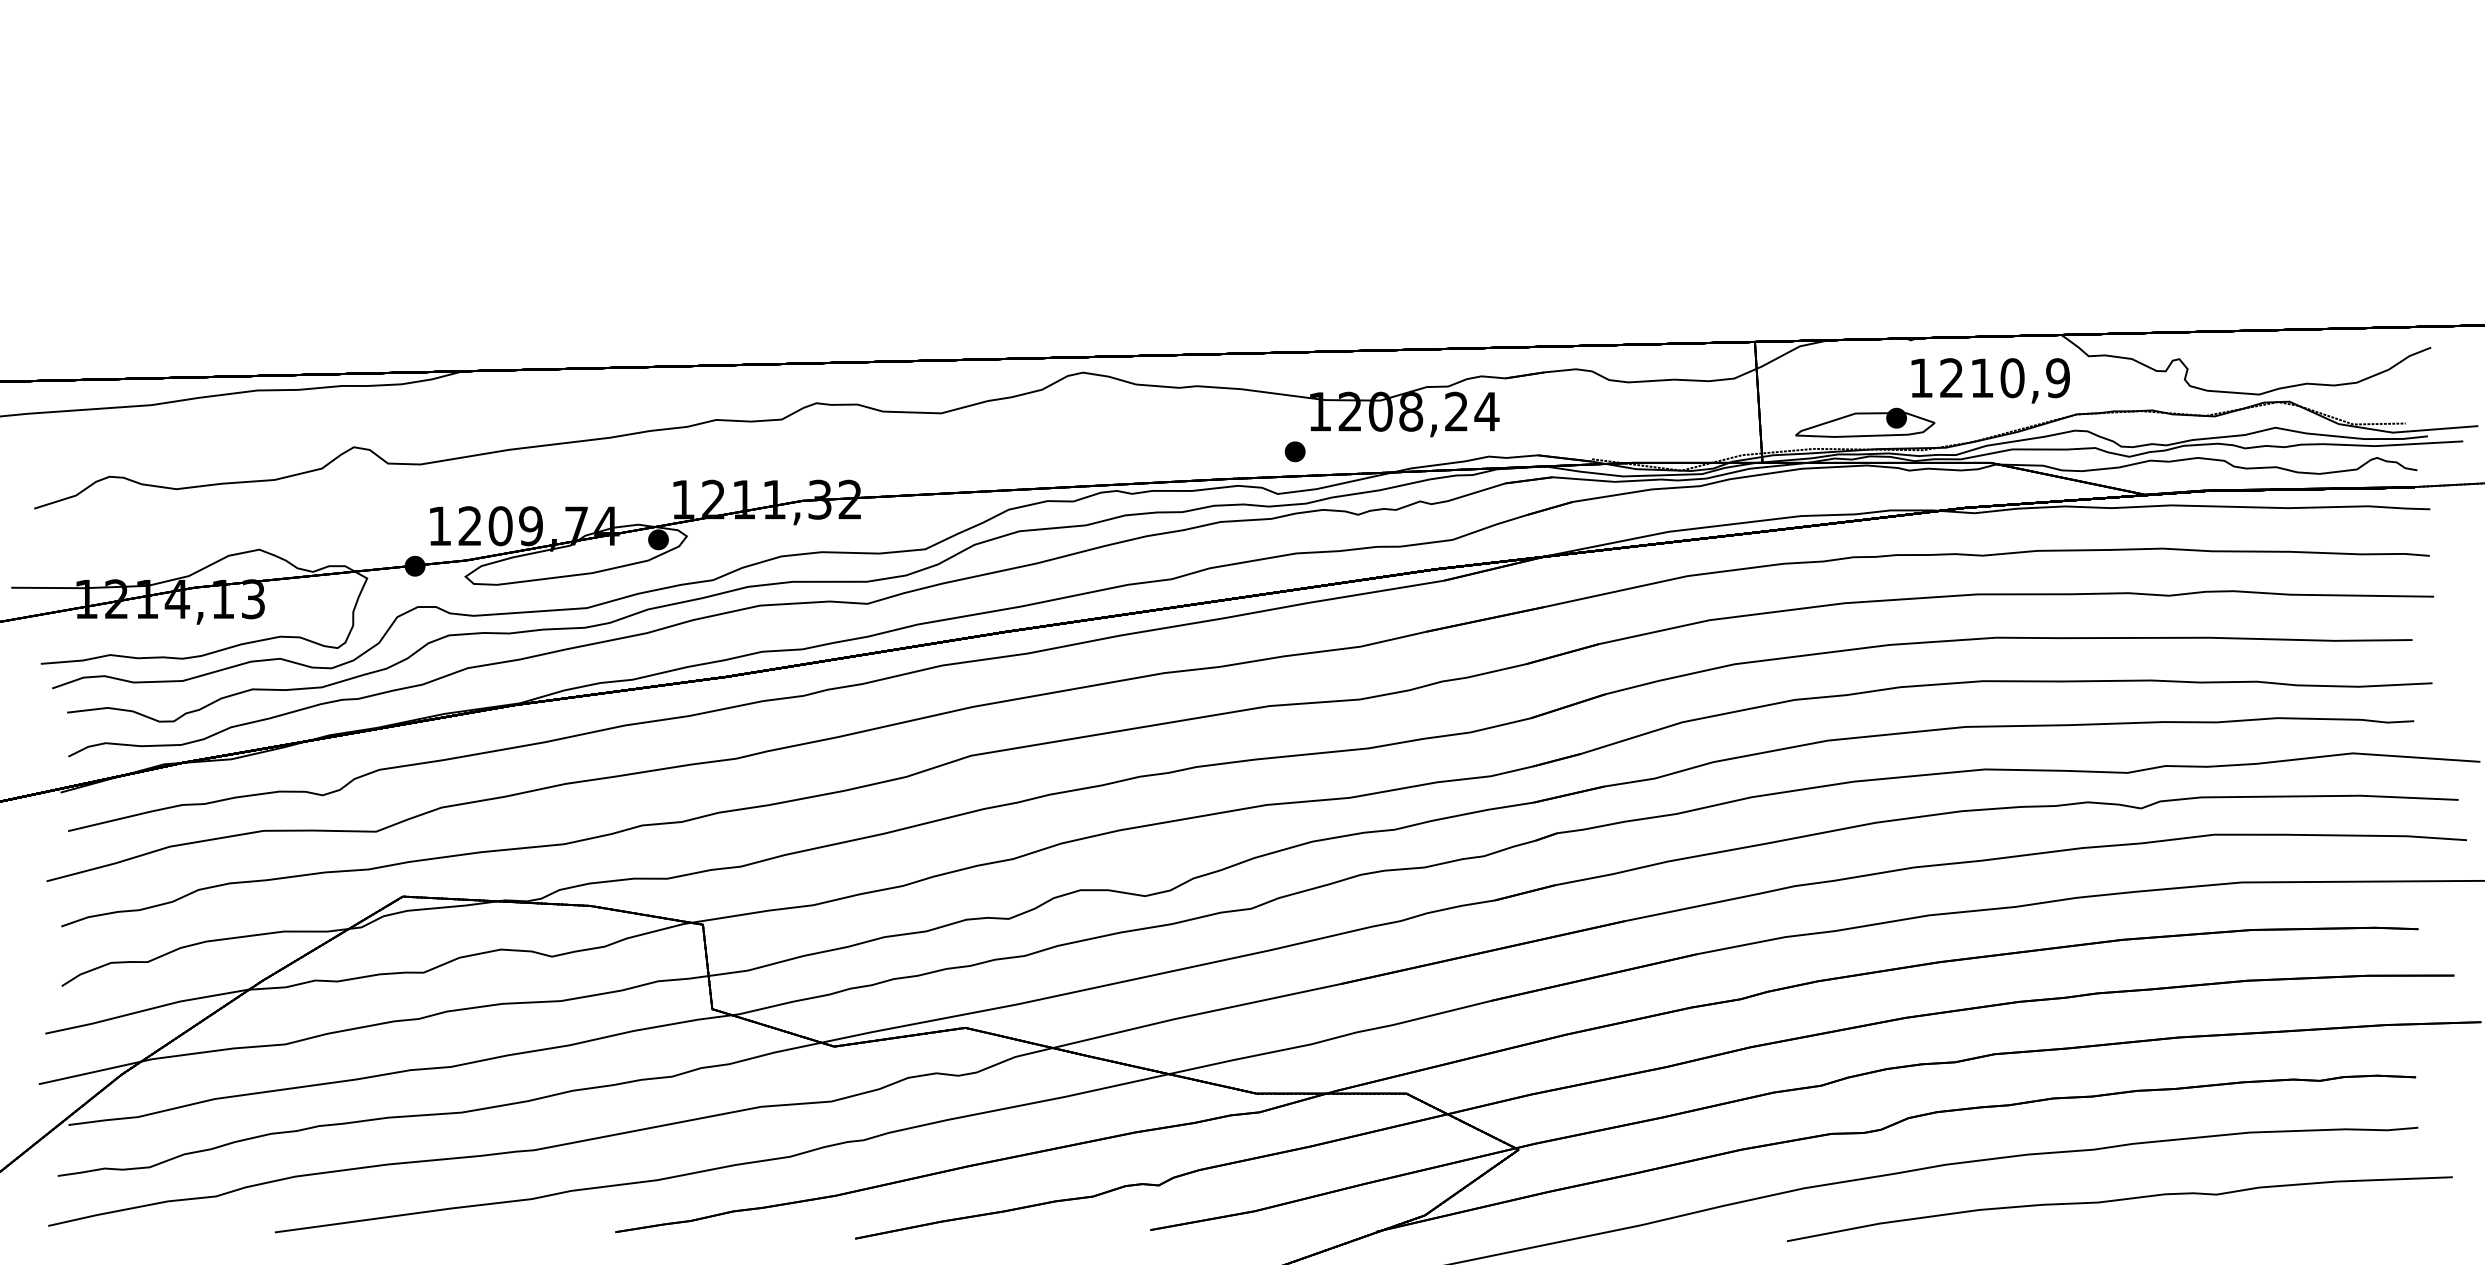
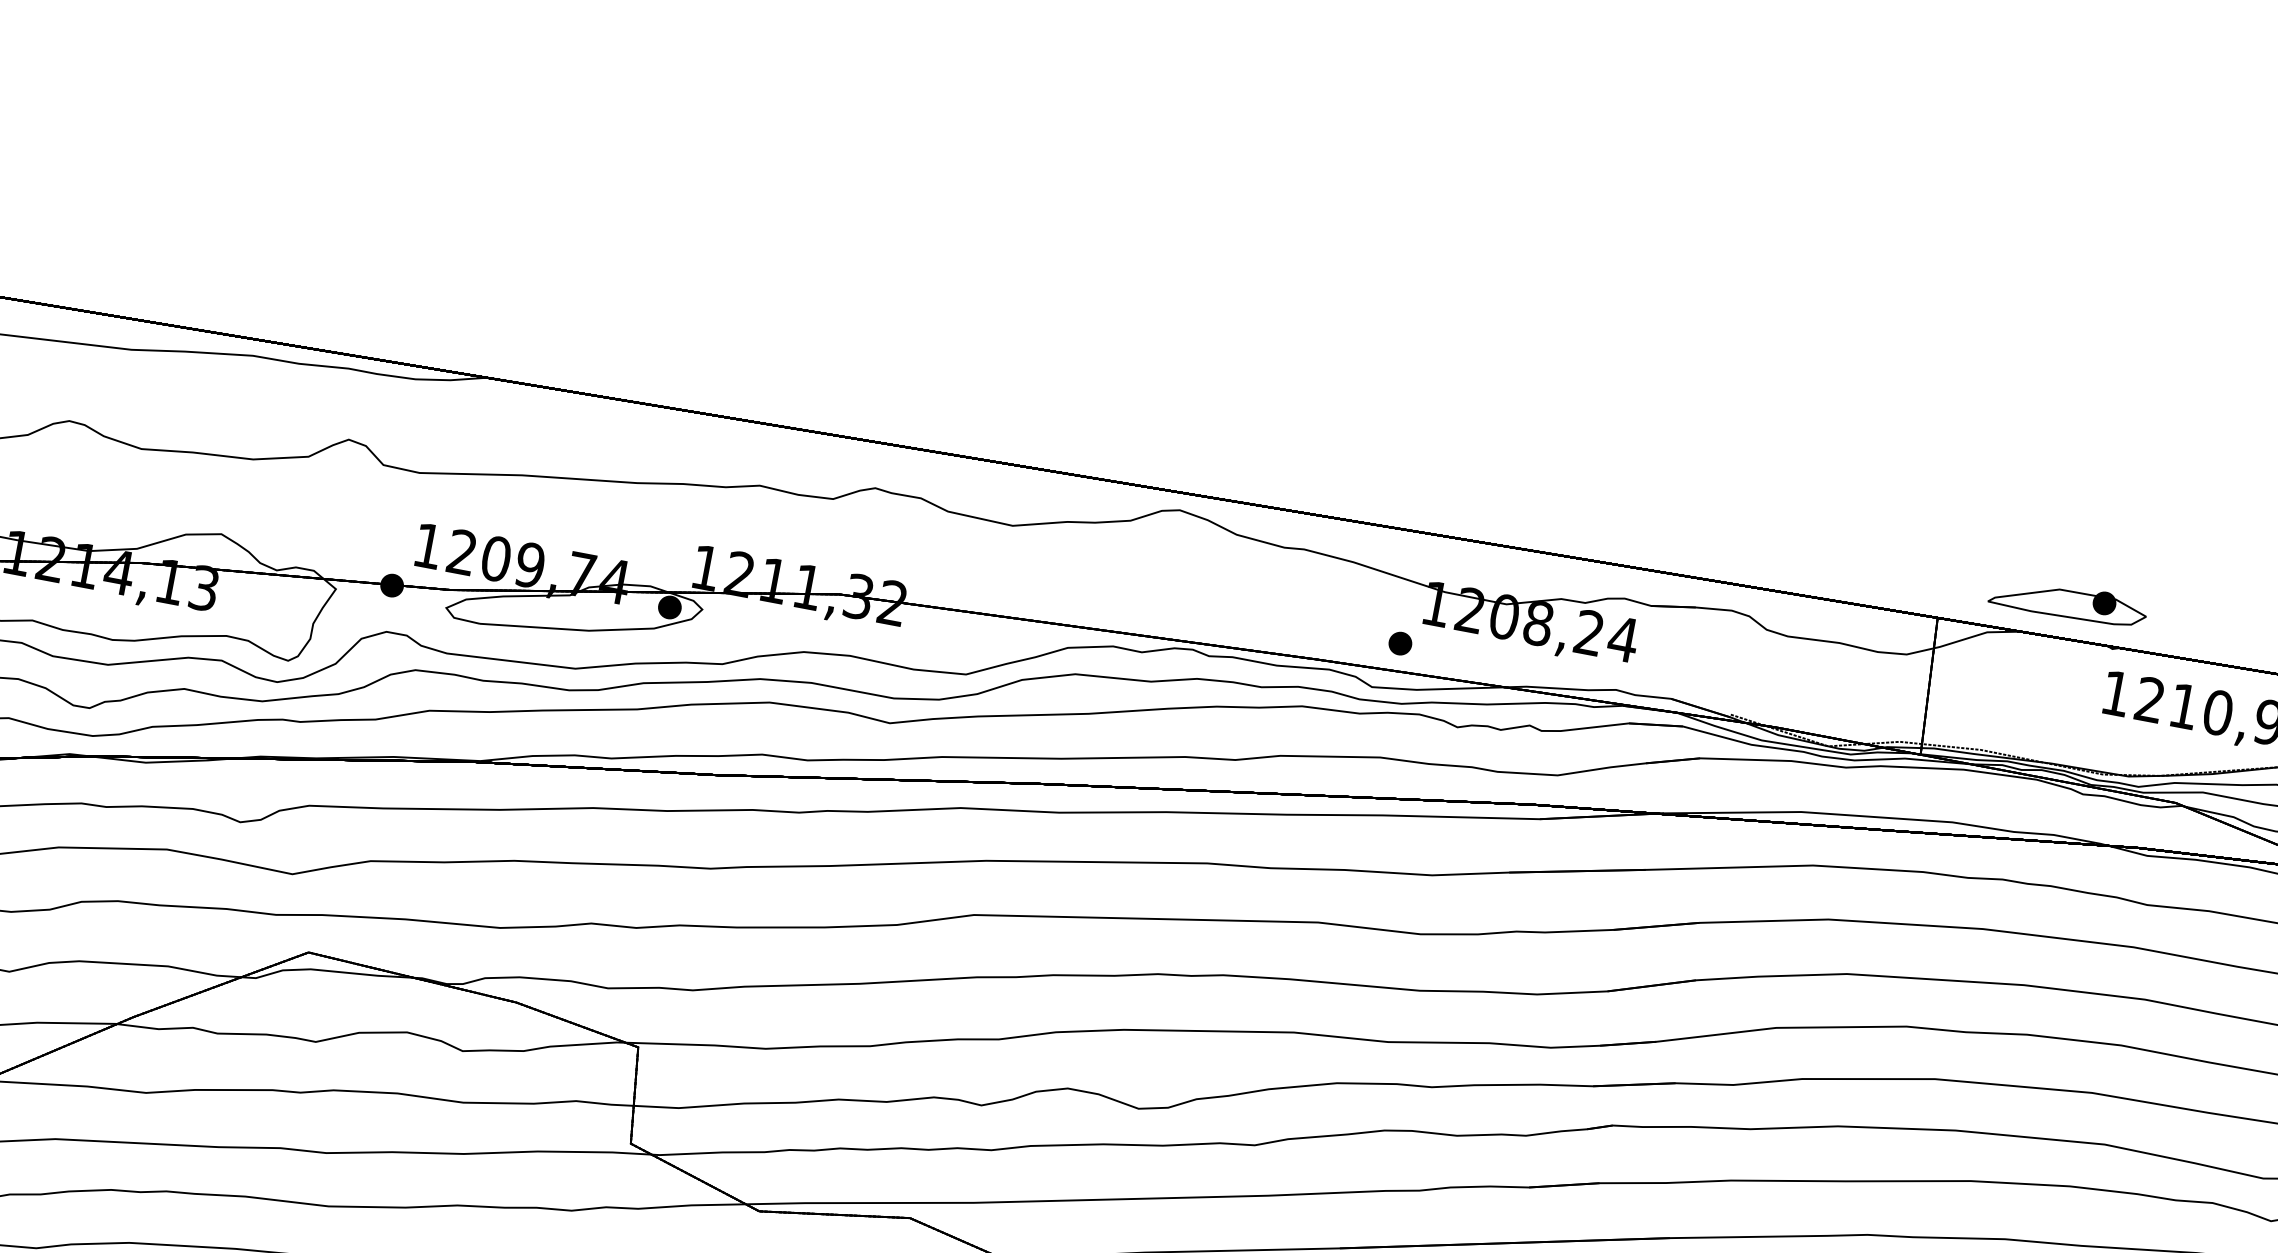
part: (1865, 422) -> (2068, 601), moved

